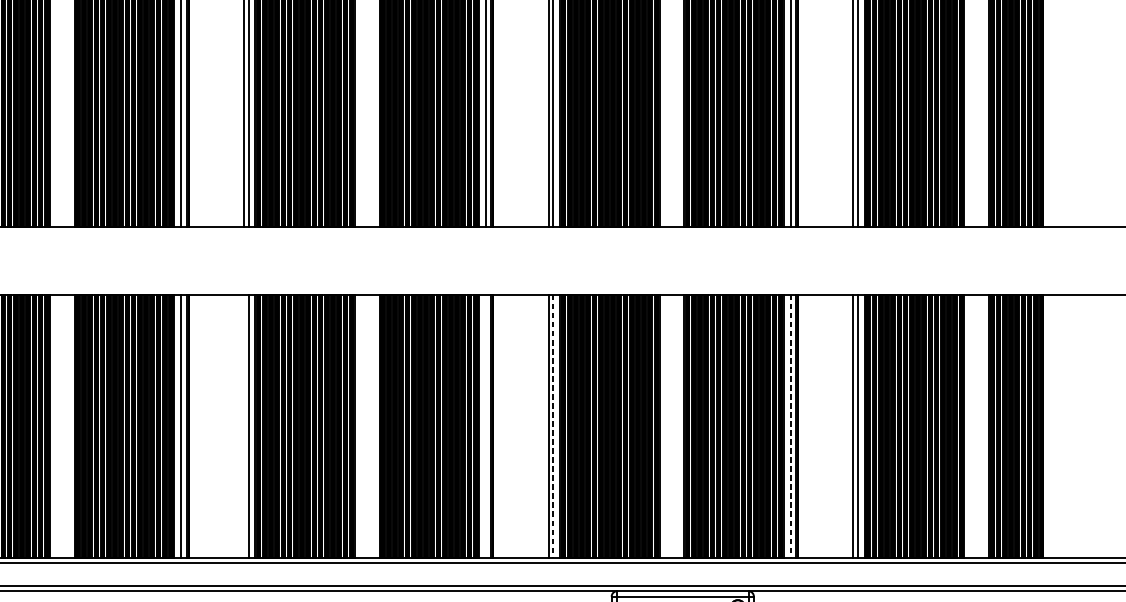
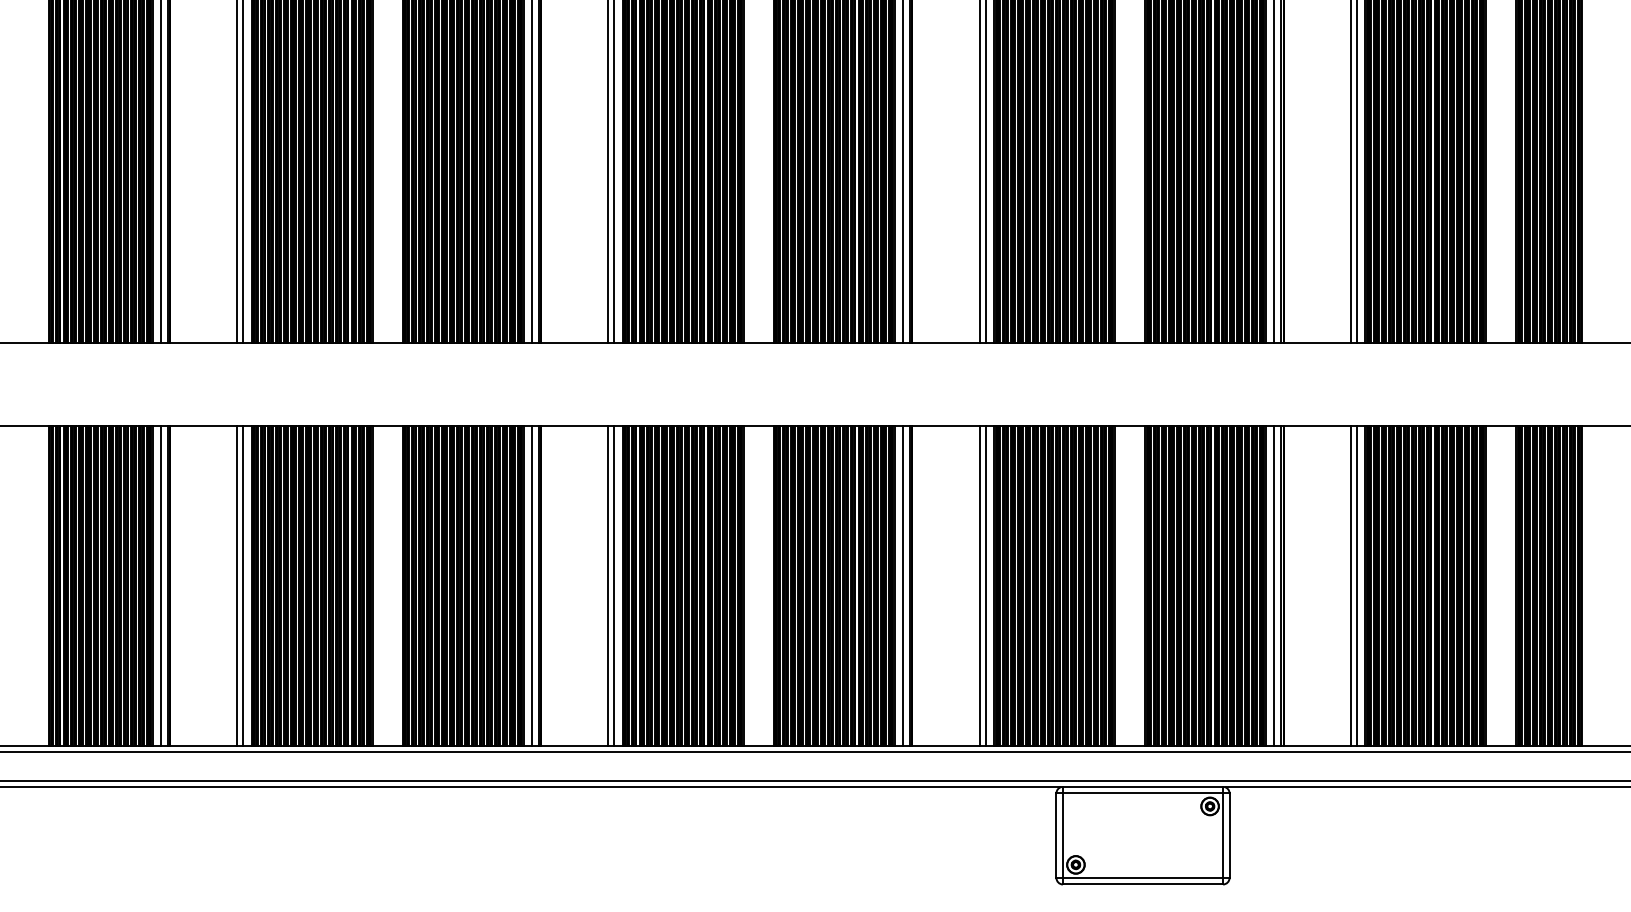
line: (243, 425) -> (608, 585), added
line: (486, 425) -> (903, 585), added
line: (553, 426) -> (985, 586), dashed -> solid
line: (790, 426) -> (1274, 586), dashed -> solid

